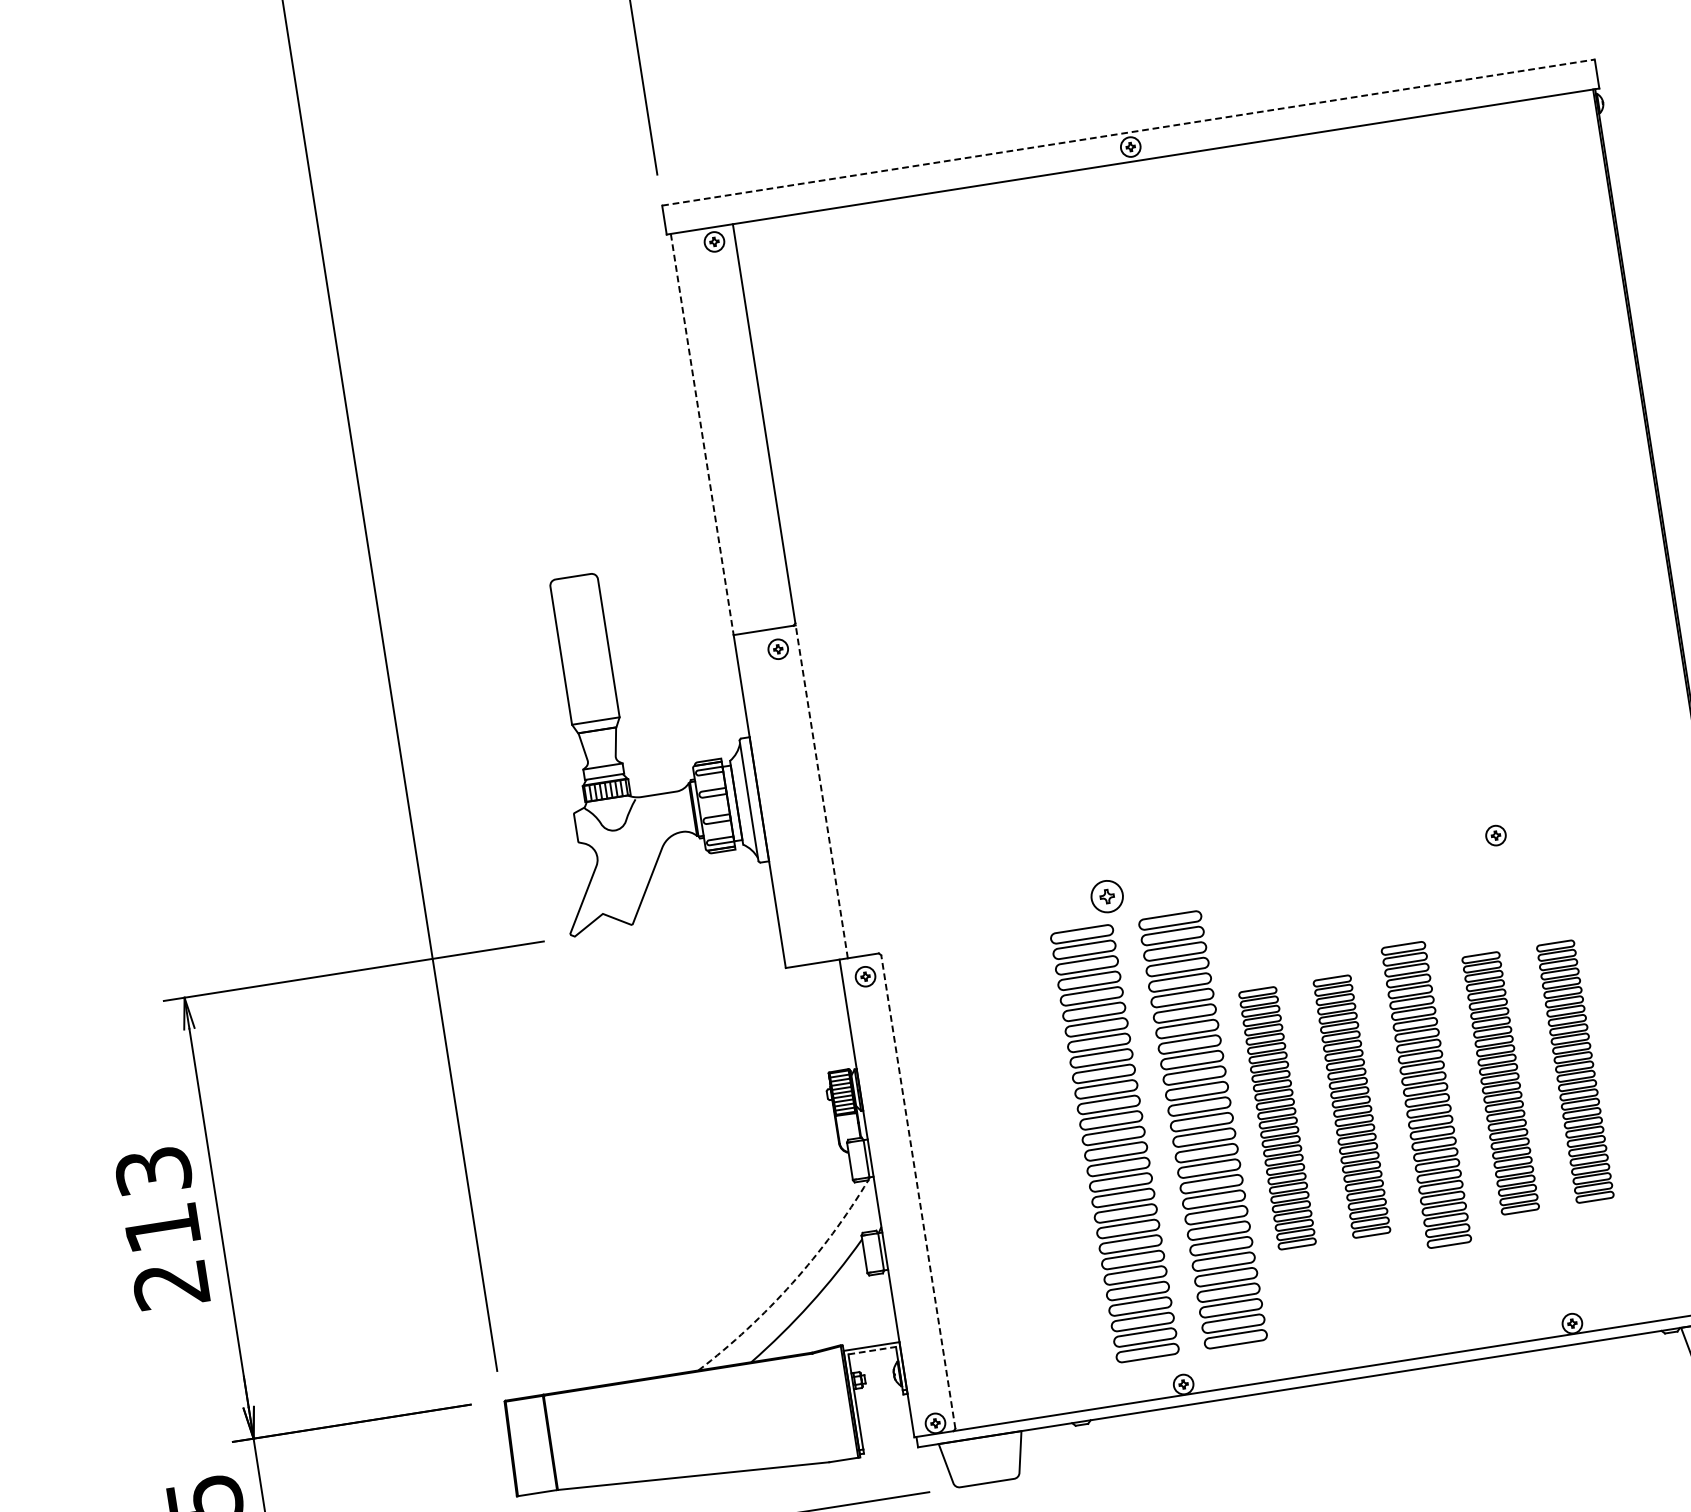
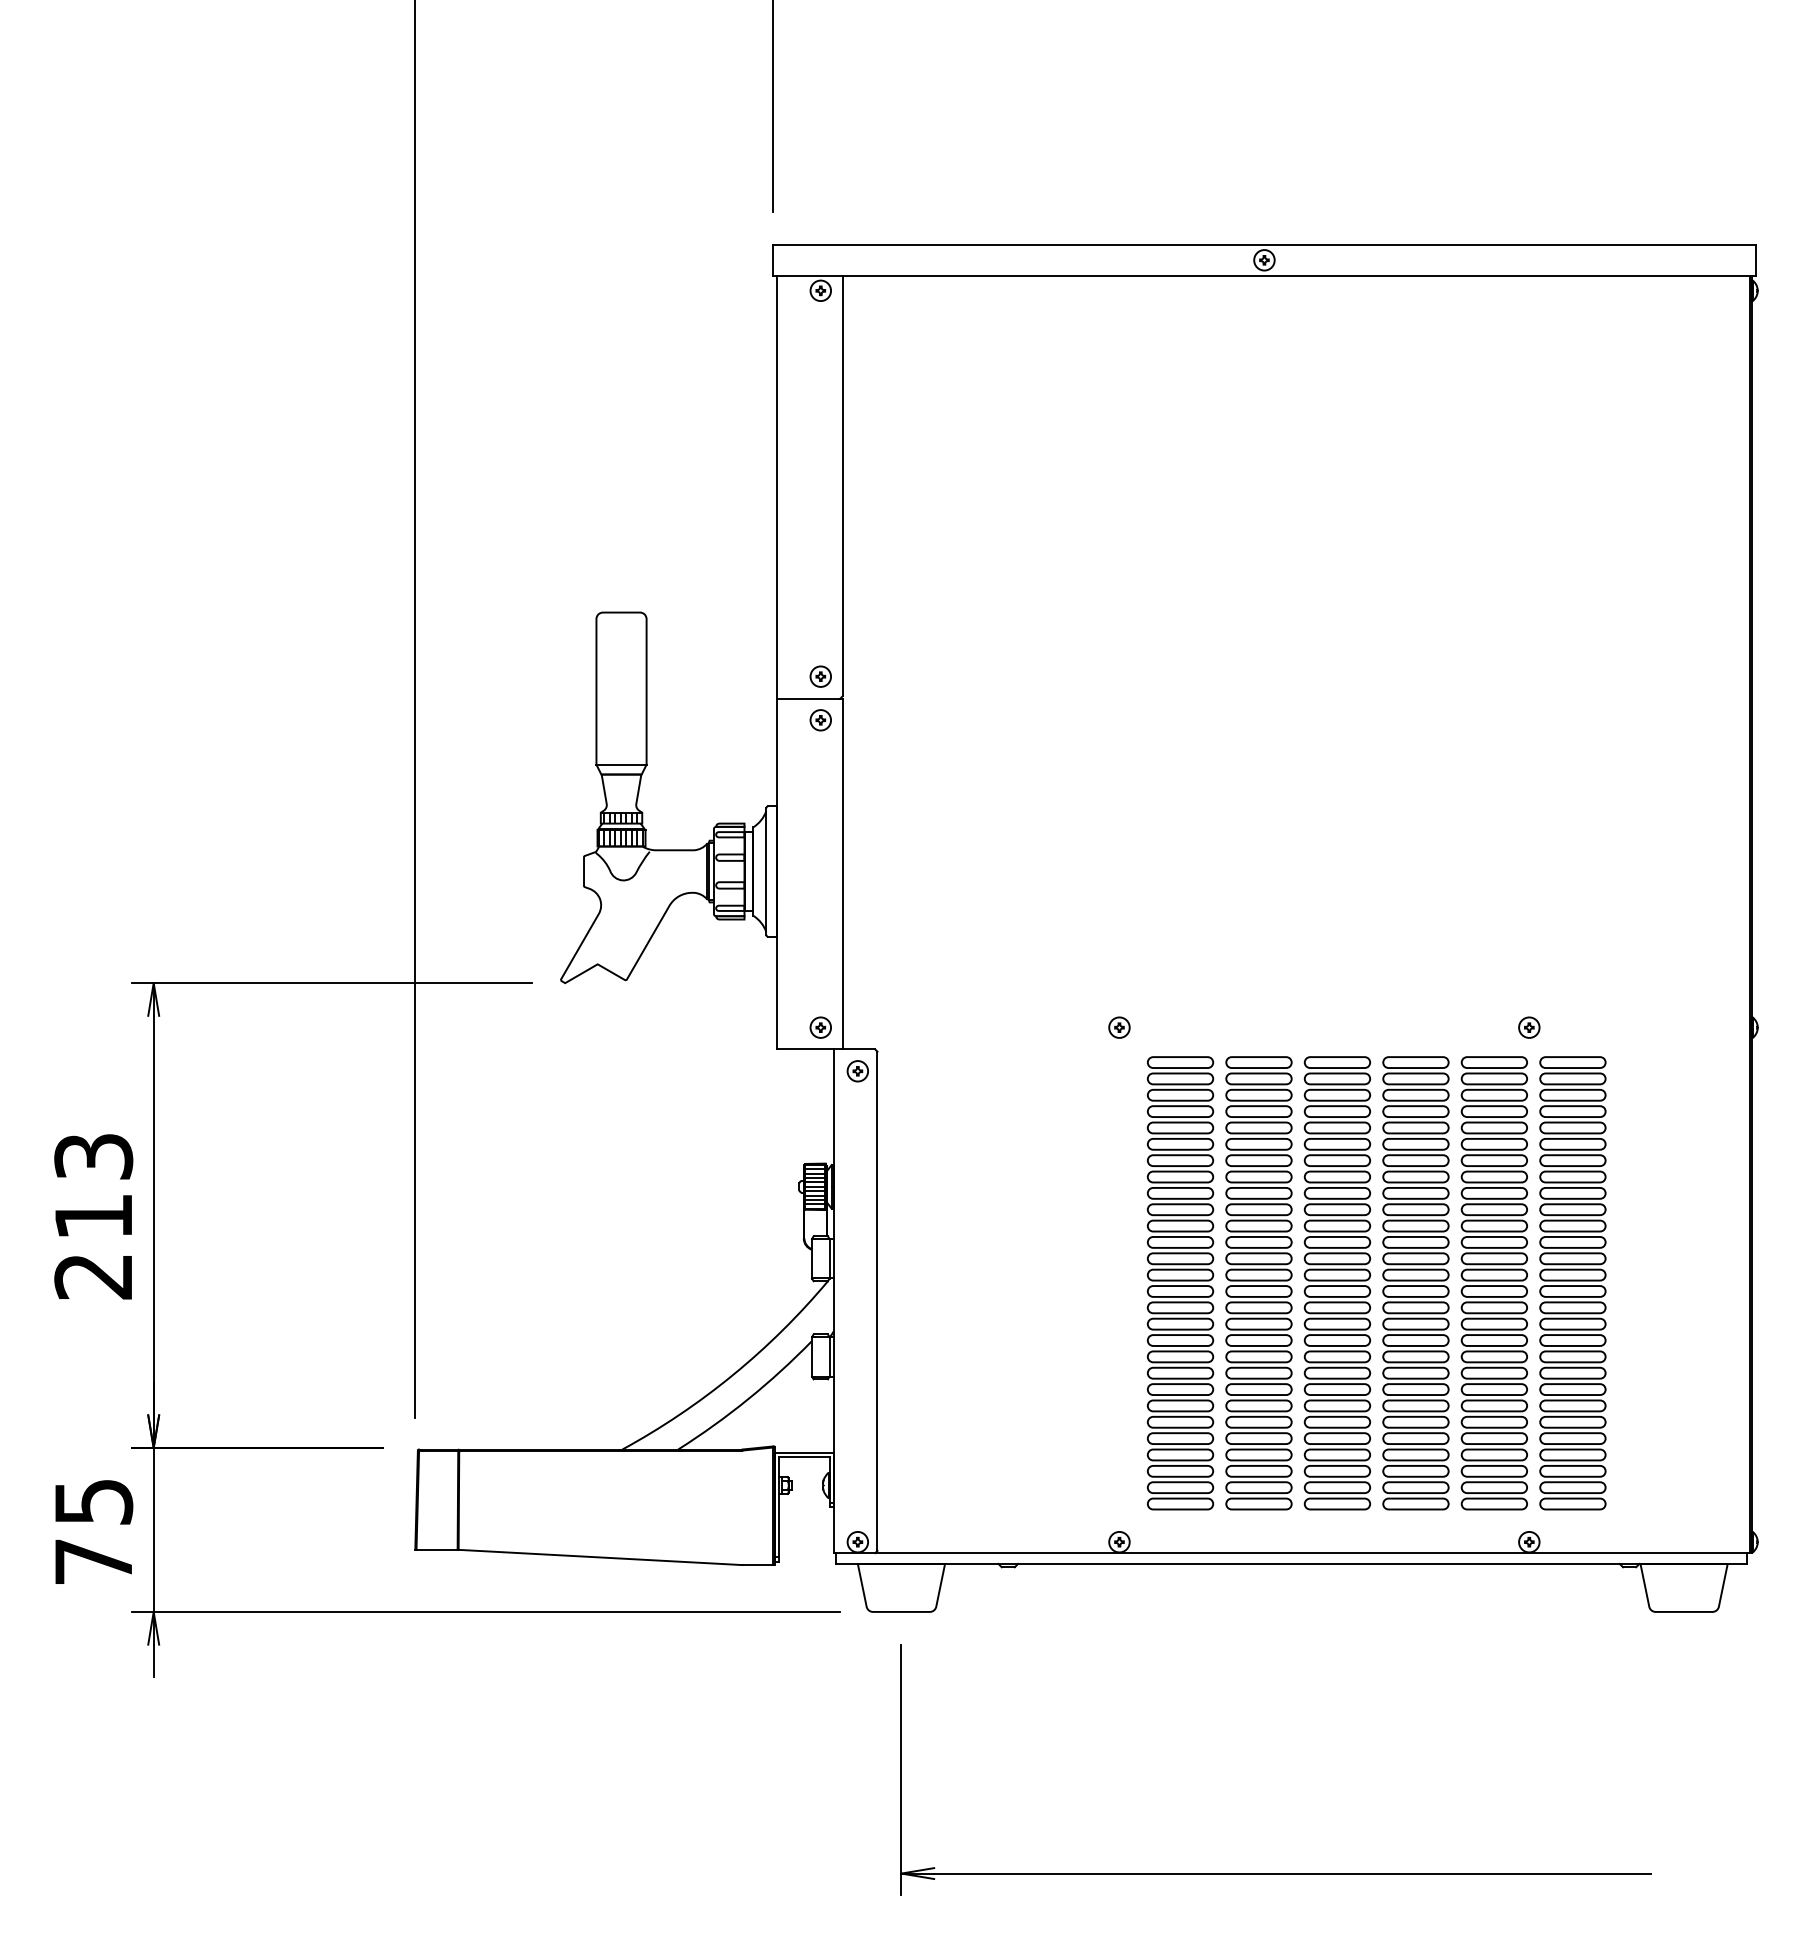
line: (1128, 133) -> (1264, 245), dashed -> solid
line: (702, 434) -> (777, 487), dashed -> solid
part: (771, 607) -> (820, 676), added
hatch: (602, 771) -> (620, 817), added
line: (821, 791) -> (842, 873), dashed -> solid
part: (1107, 896) -> (1119, 1027), size x0.62
part: (823, 940) -> (820, 1027), added
part: (1574, 1071) -> (1572, 1283), size x1.67
part: (1500, 1083) -> (1493, 1283), size x1.67
part: (1426, 1095) -> (1415, 1283), size x1.43
part: (1352, 1106) -> (1337, 1283), size x1.67
part: (1277, 1118) -> (1258, 1283), size x1.67
part: (1114, 1143) -> (1087, 1283), removed
line: (918, 1192) -> (877, 1301), dashed -> solid
arc: (792, 1283) -> (733, 1375), dashed -> solid
line: (872, 1350) -> (804, 1457), dashed -> solid

